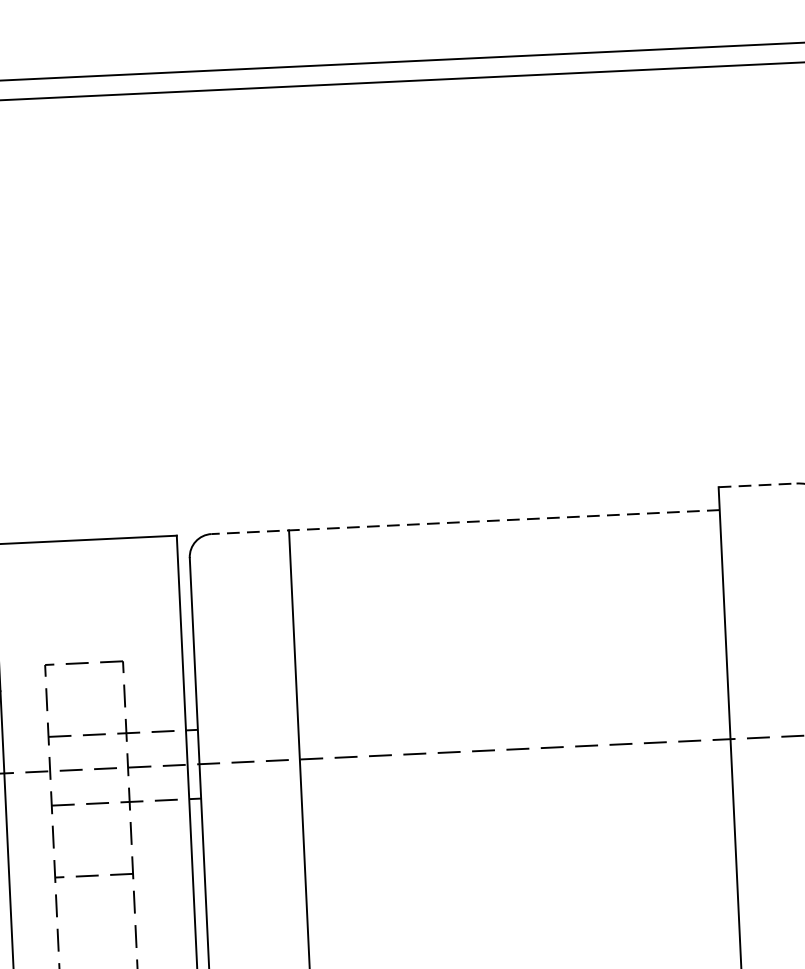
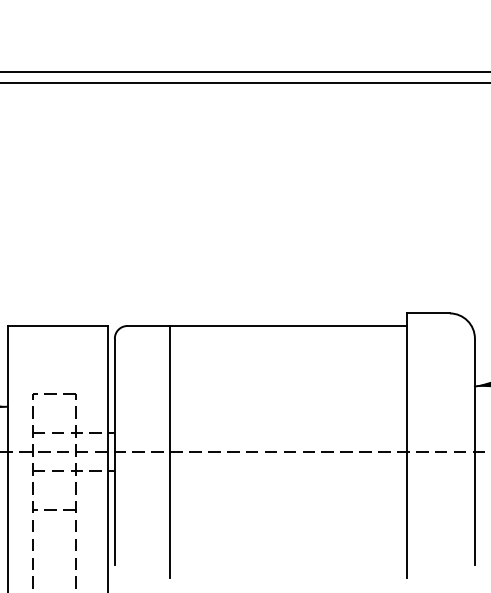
line: (757, 485) -> (428, 313), dashed -> solid
line: (466, 522) -> (267, 326), dashed -> solid

